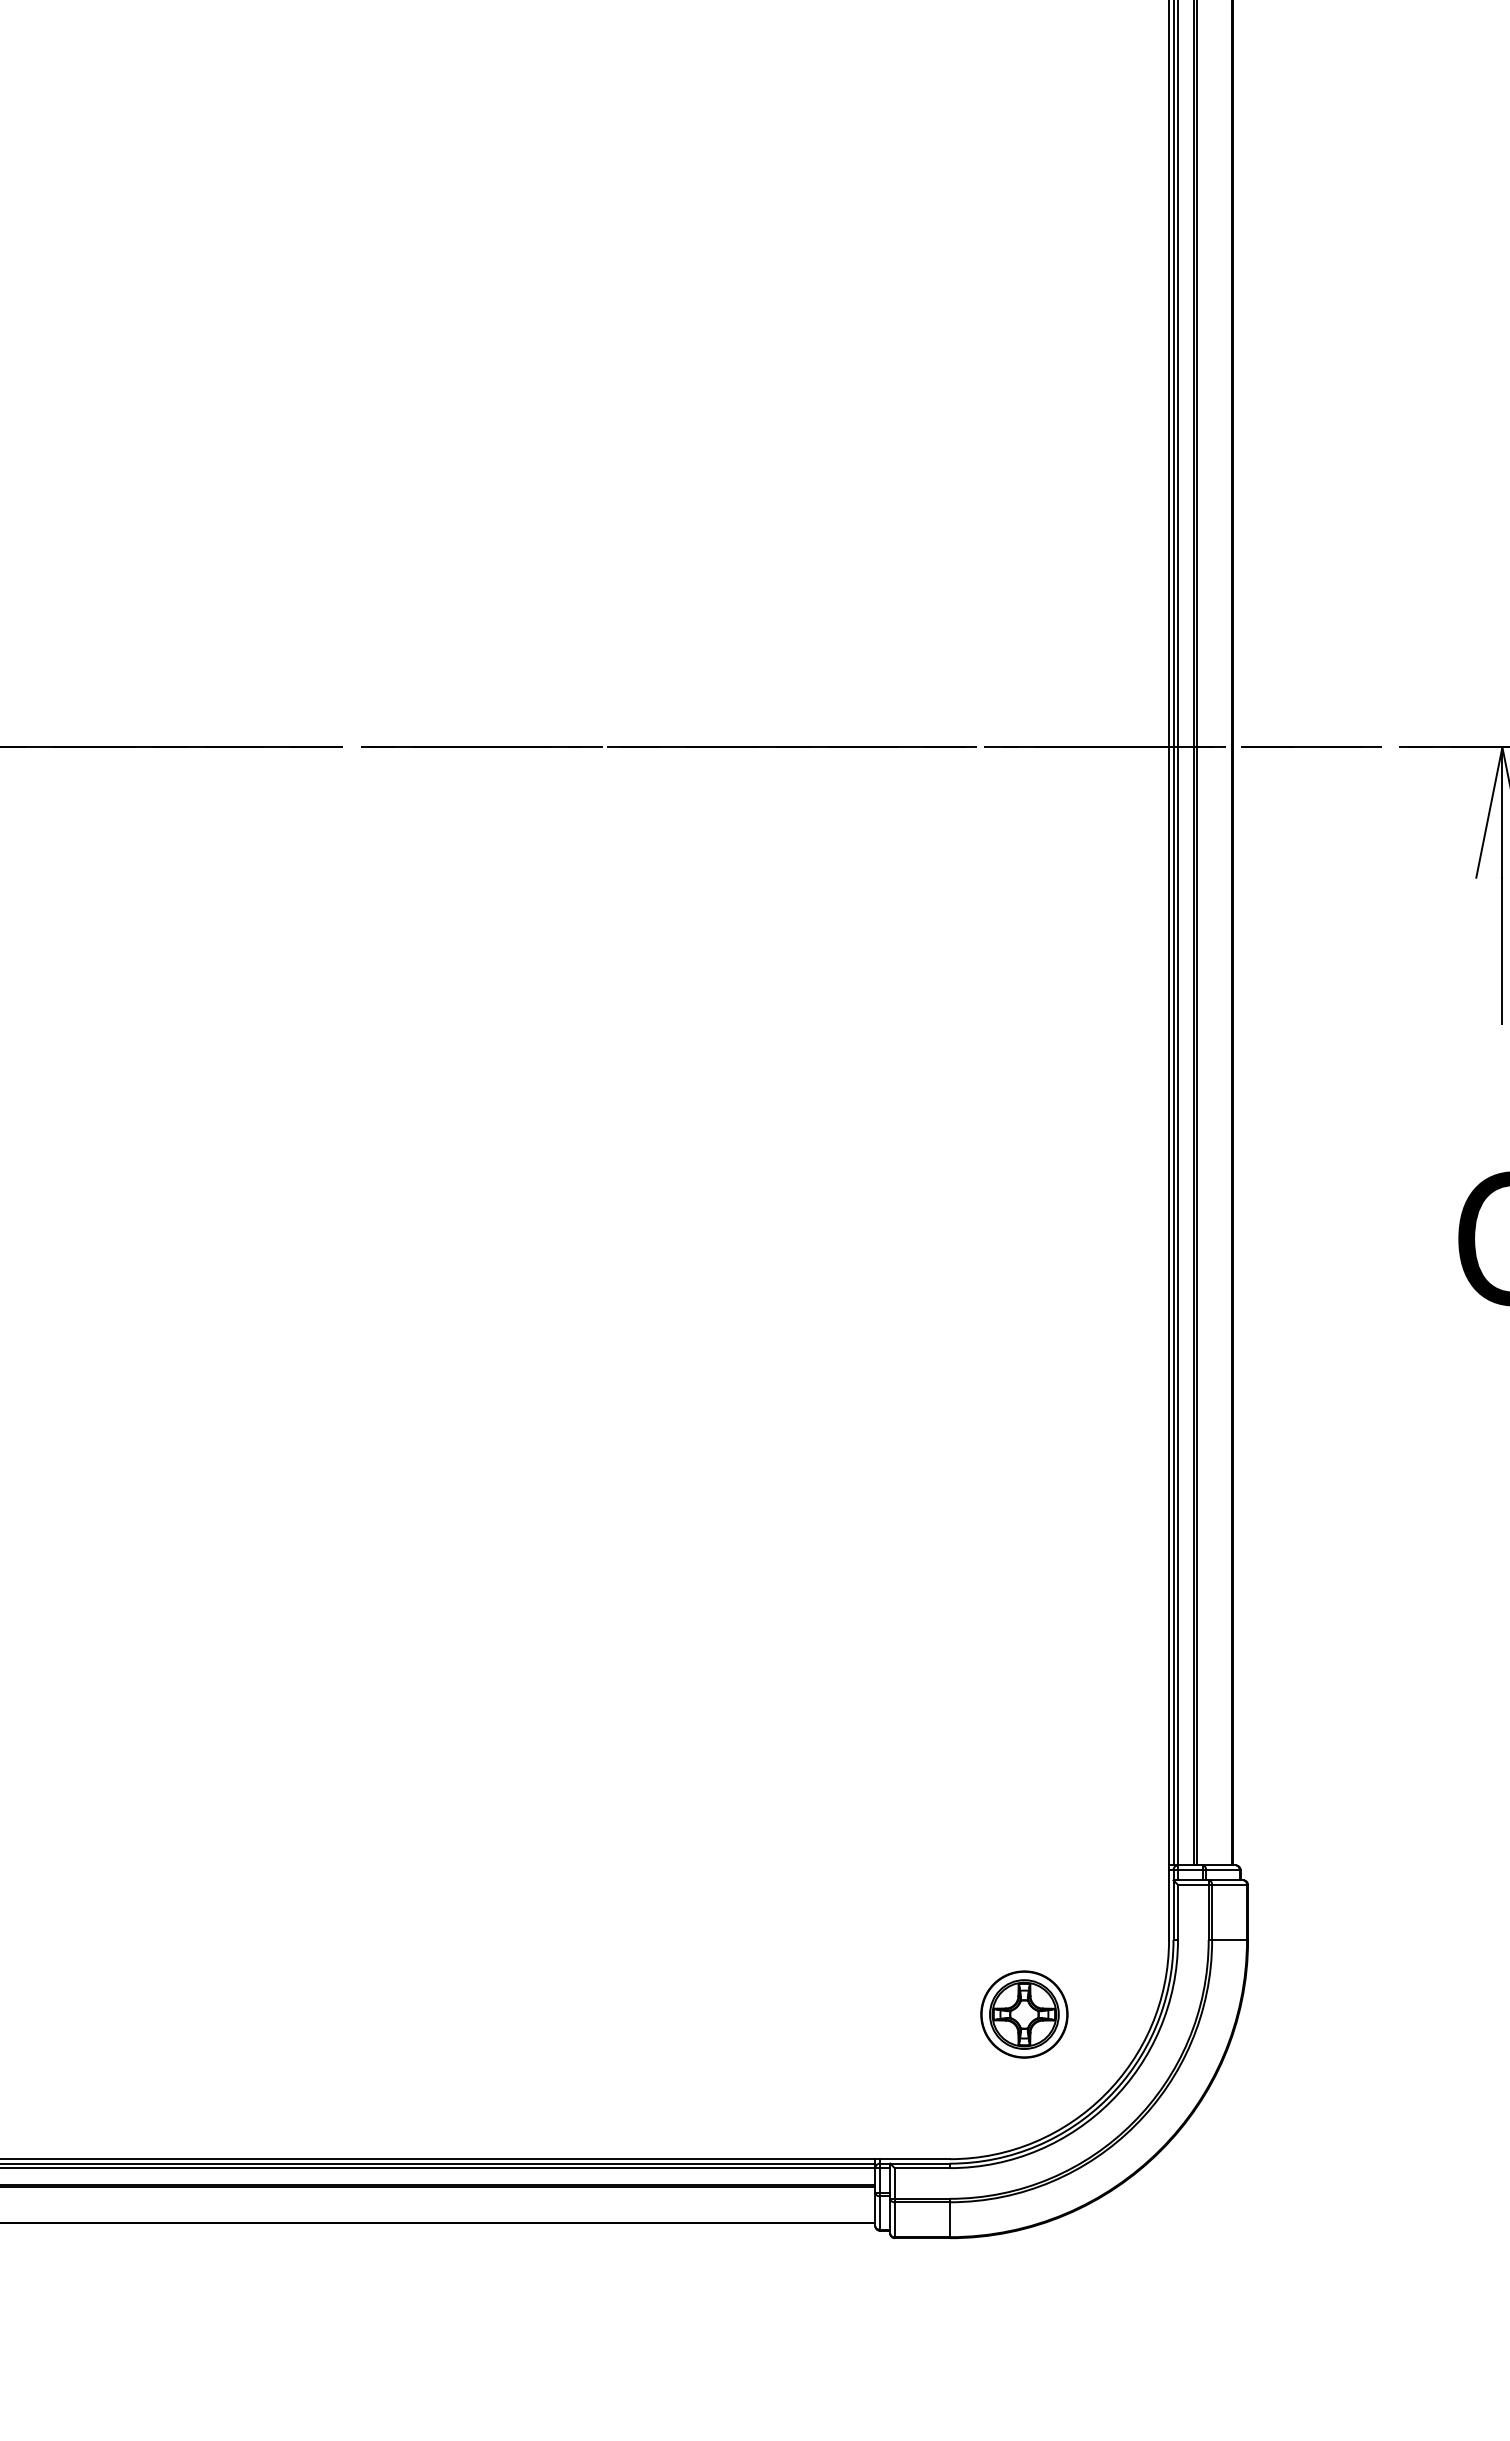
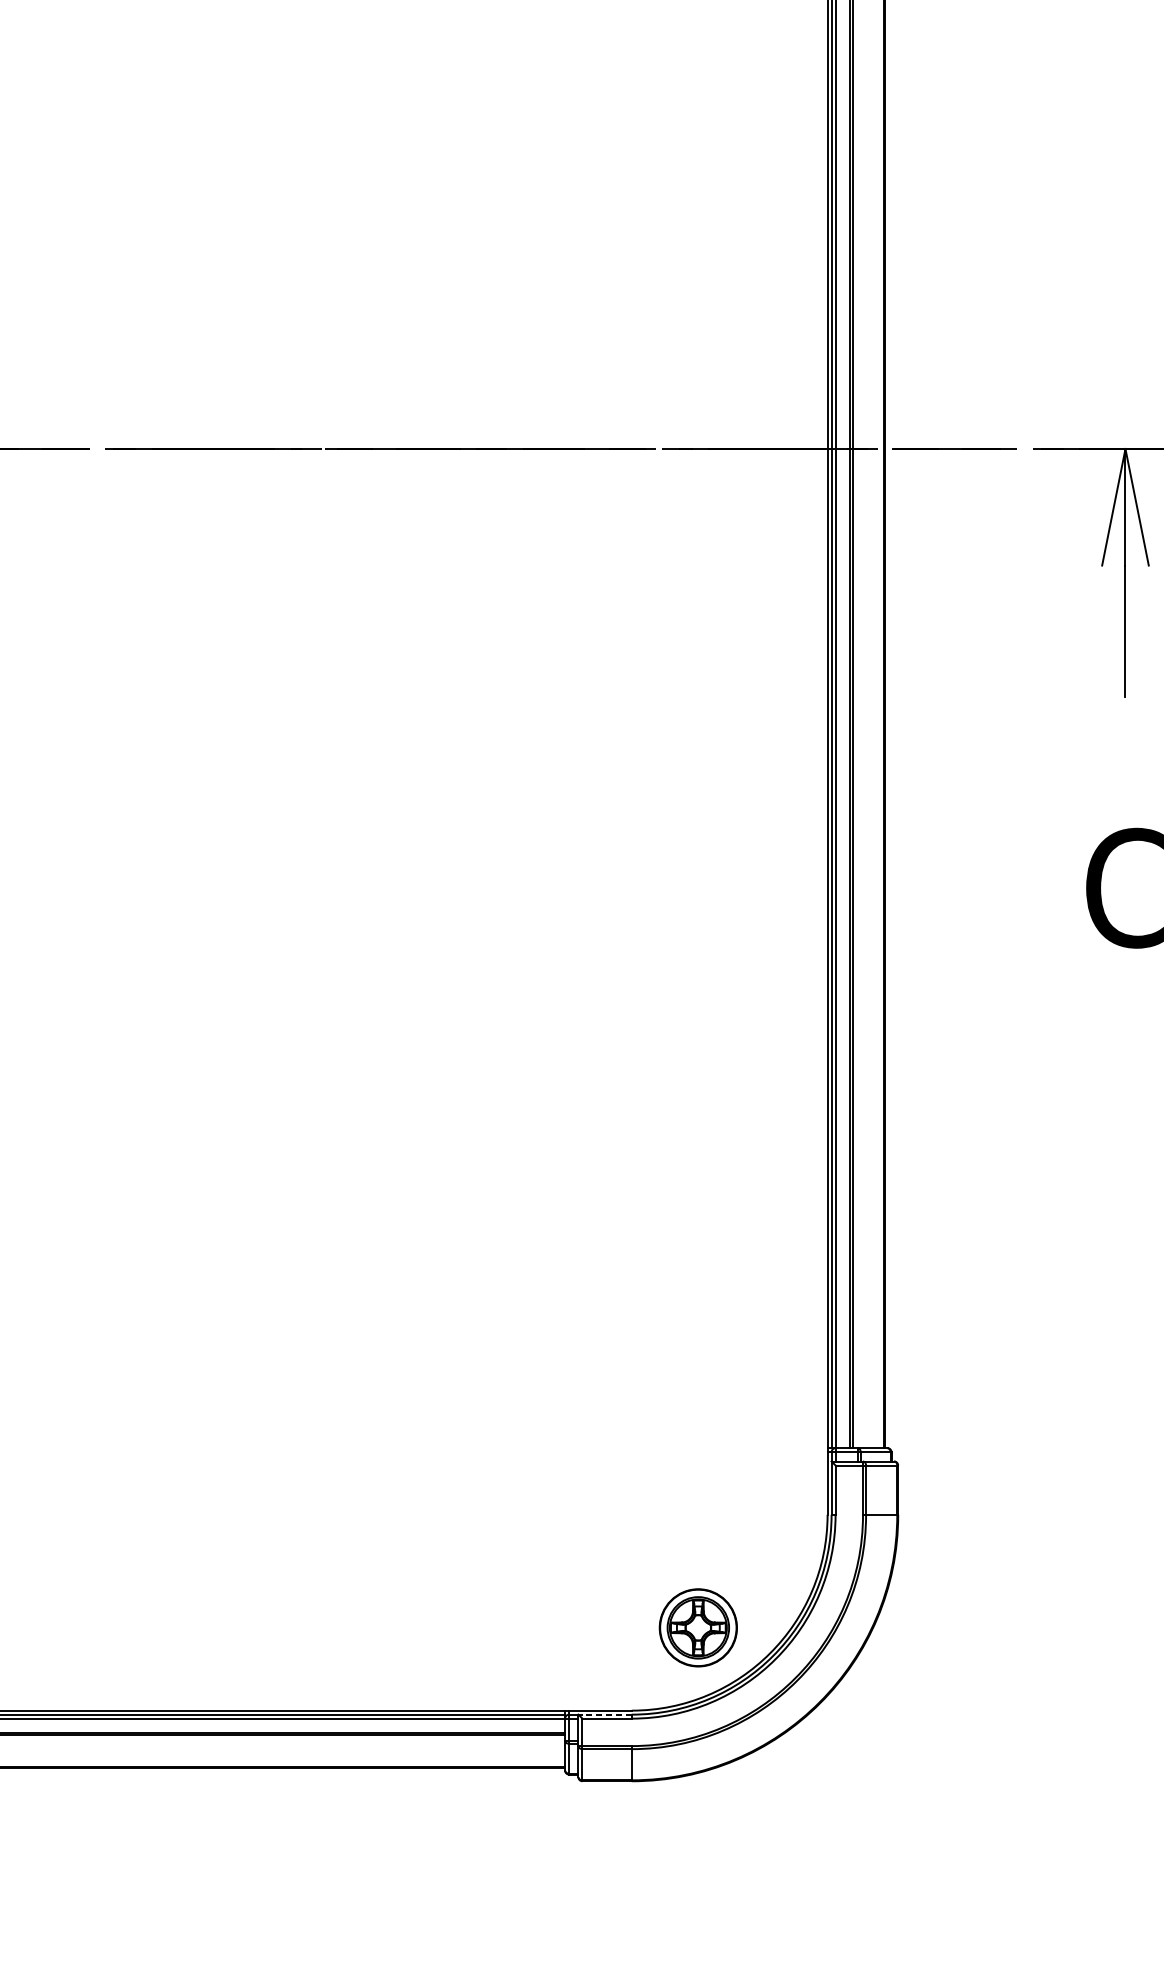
part: (1024, 2014) -> (698, 1627), moved
line: (920, 2163) -> (605, 1714), solid -> dashed

